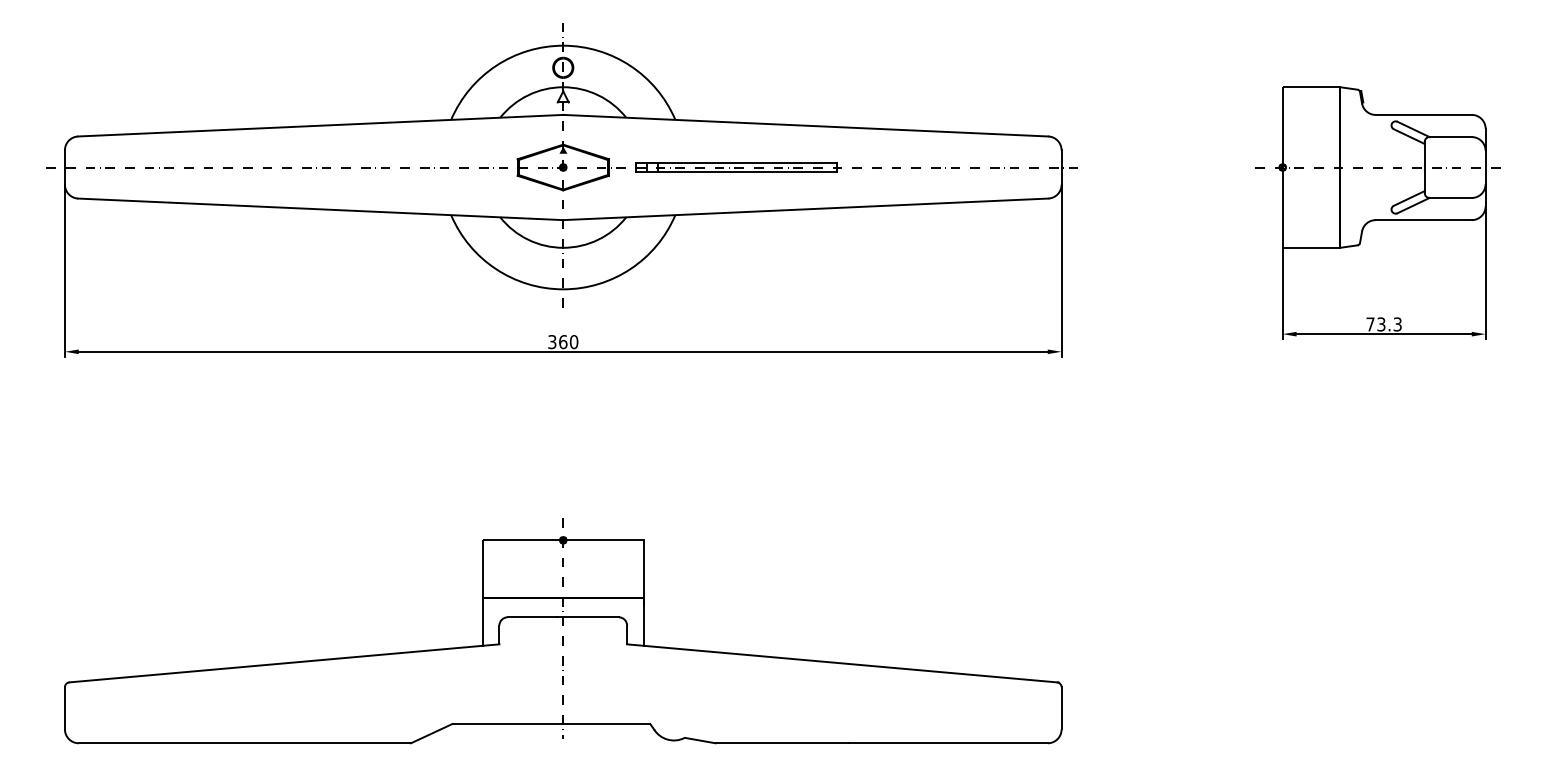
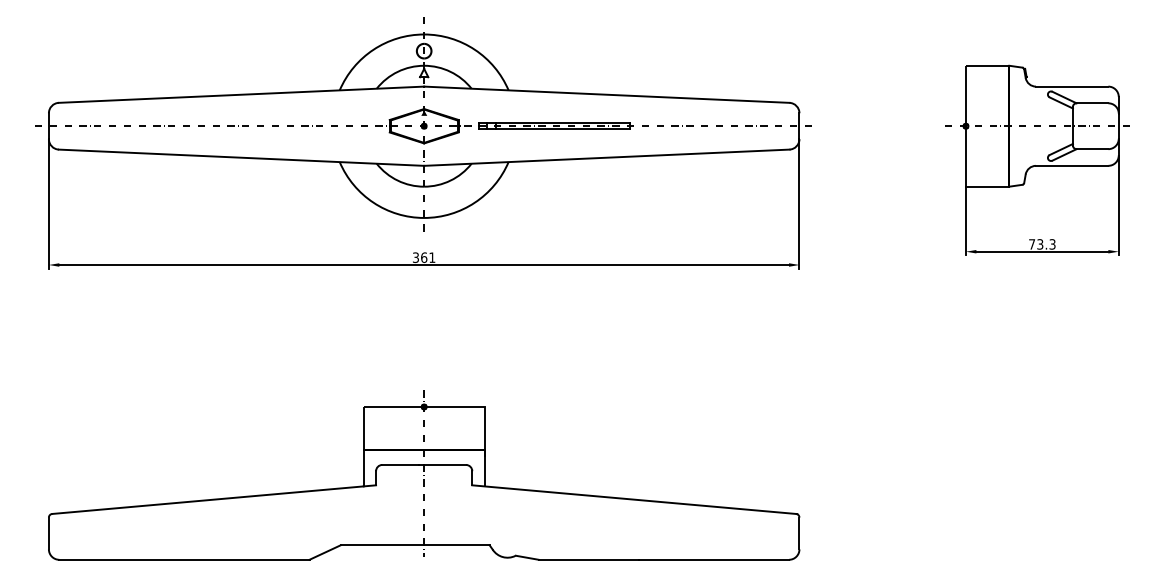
text: (574, 341) -> (432, 257), 360 -> 361

